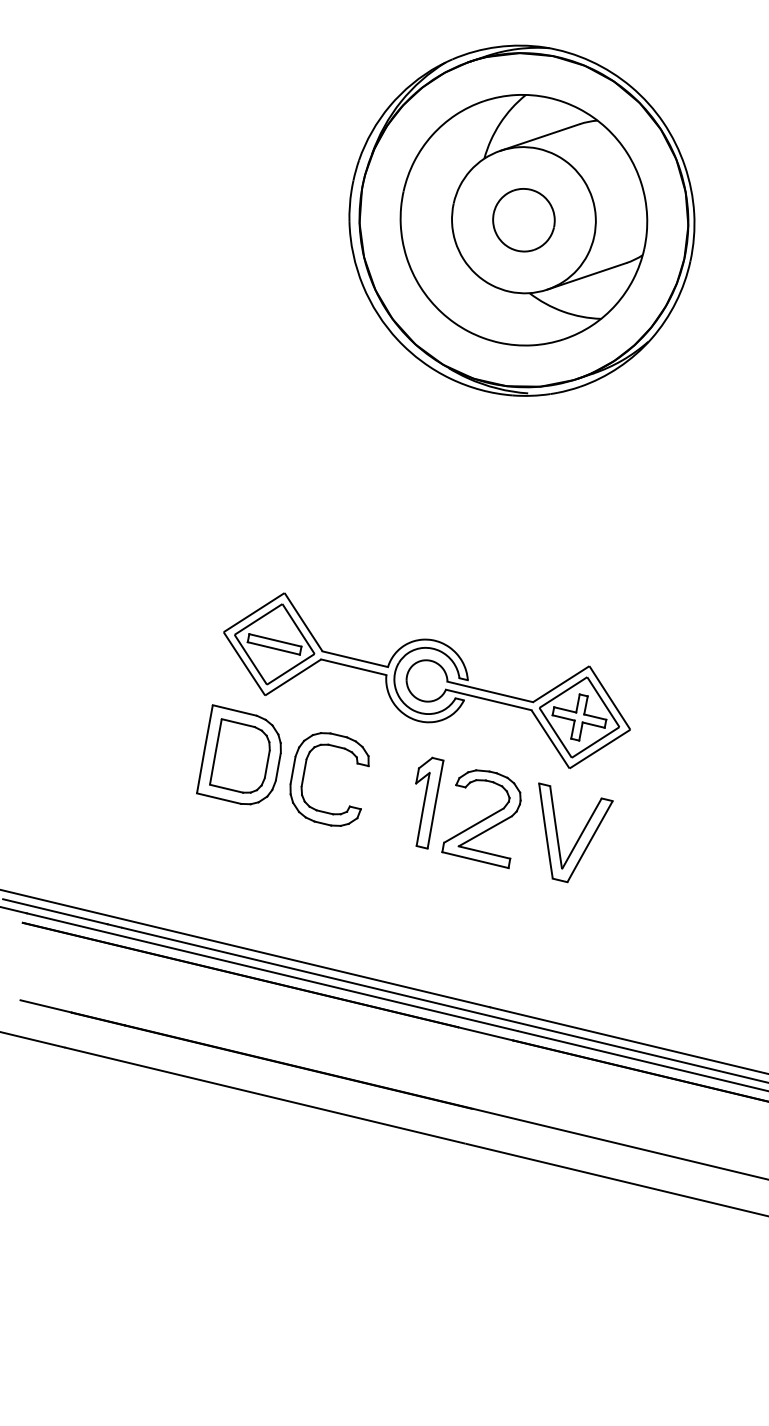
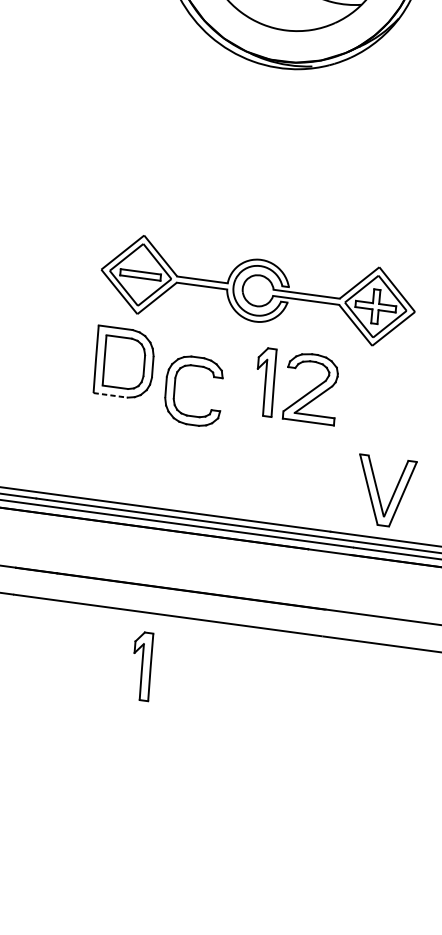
part: (305, 772) -> (175, 387), moved
line: (219, 798) -> (110, 395), solid -> dashed
part: (575, 832) -> (391, 488), moved
part: (229, 1159) -> (146, 666), added

